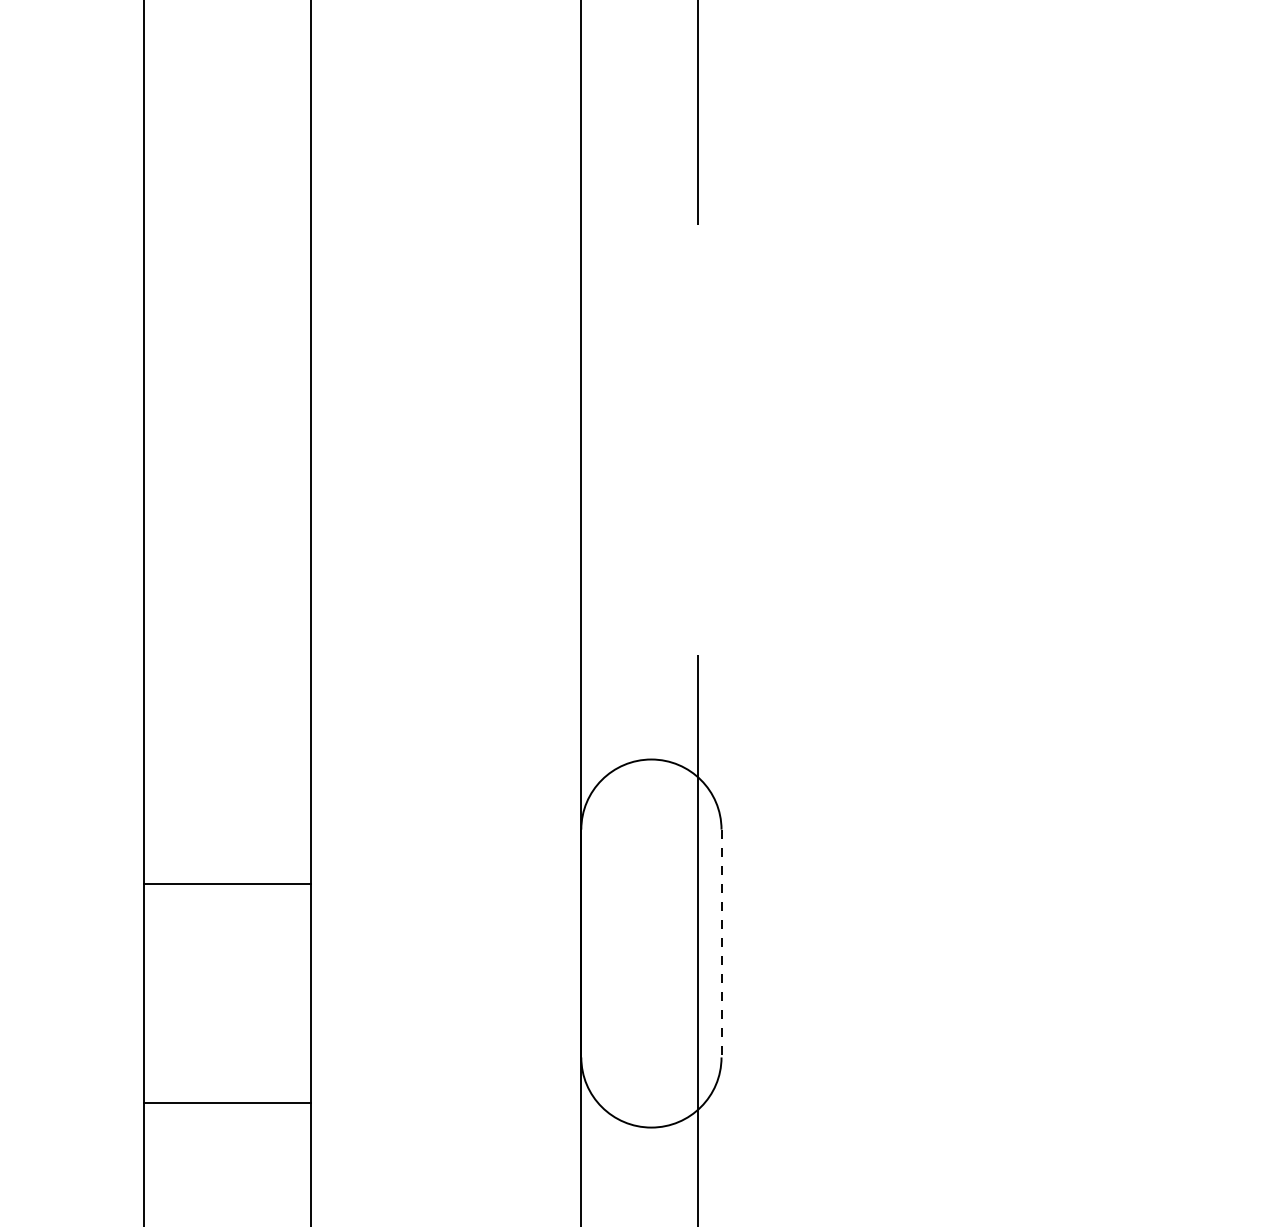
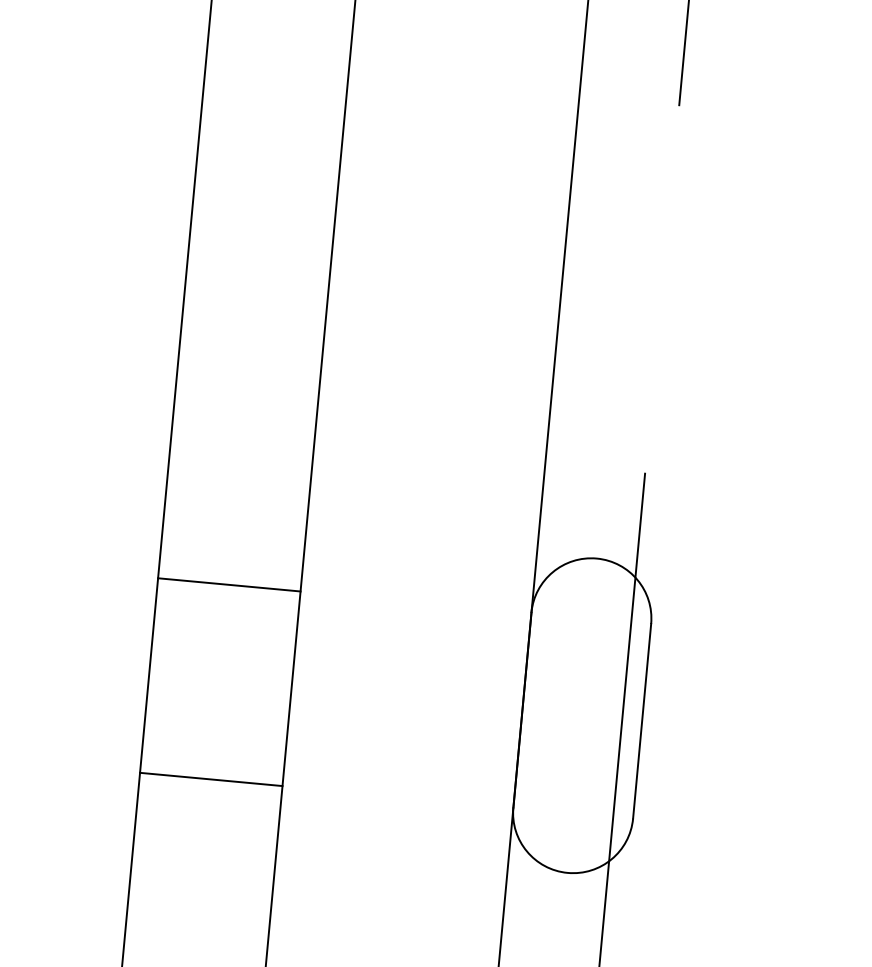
line: (227, 883) -> (229, 584), moved
line: (721, 943) -> (642, 721), dashed -> solid
line: (227, 1103) -> (211, 779), moved

